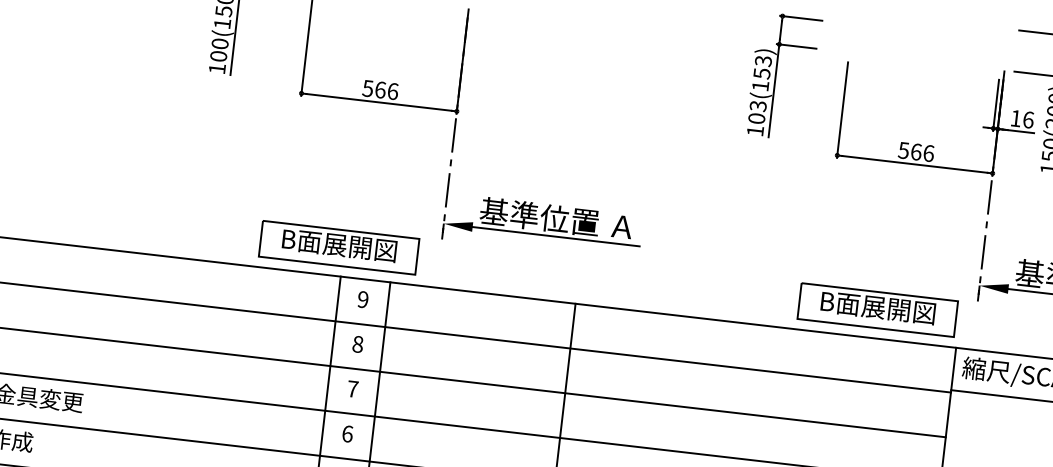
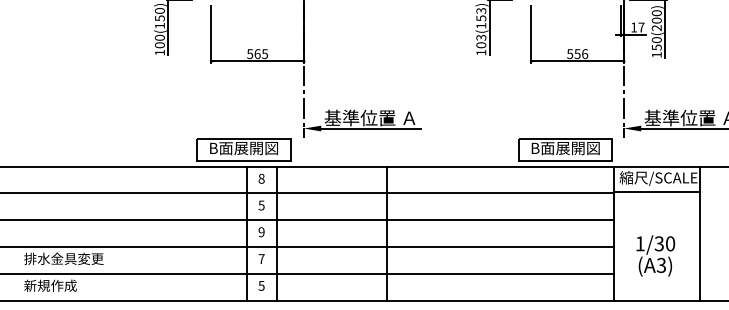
text: (393, 92) -> (265, 54), 566 -> 565
text: (1028, 119) -> (641, 27), 16 -> 17
text: (916, 151) -> (577, 53), 566 -> 556
text: (362, 299) -> (261, 178), 9 -> 8
text: (357, 344) -> (261, 205), 8 -> 5
text: (352, 389) -> (261, 232), 7 -> 9
text: (347, 433) -> (261, 258), 6 -> 7

